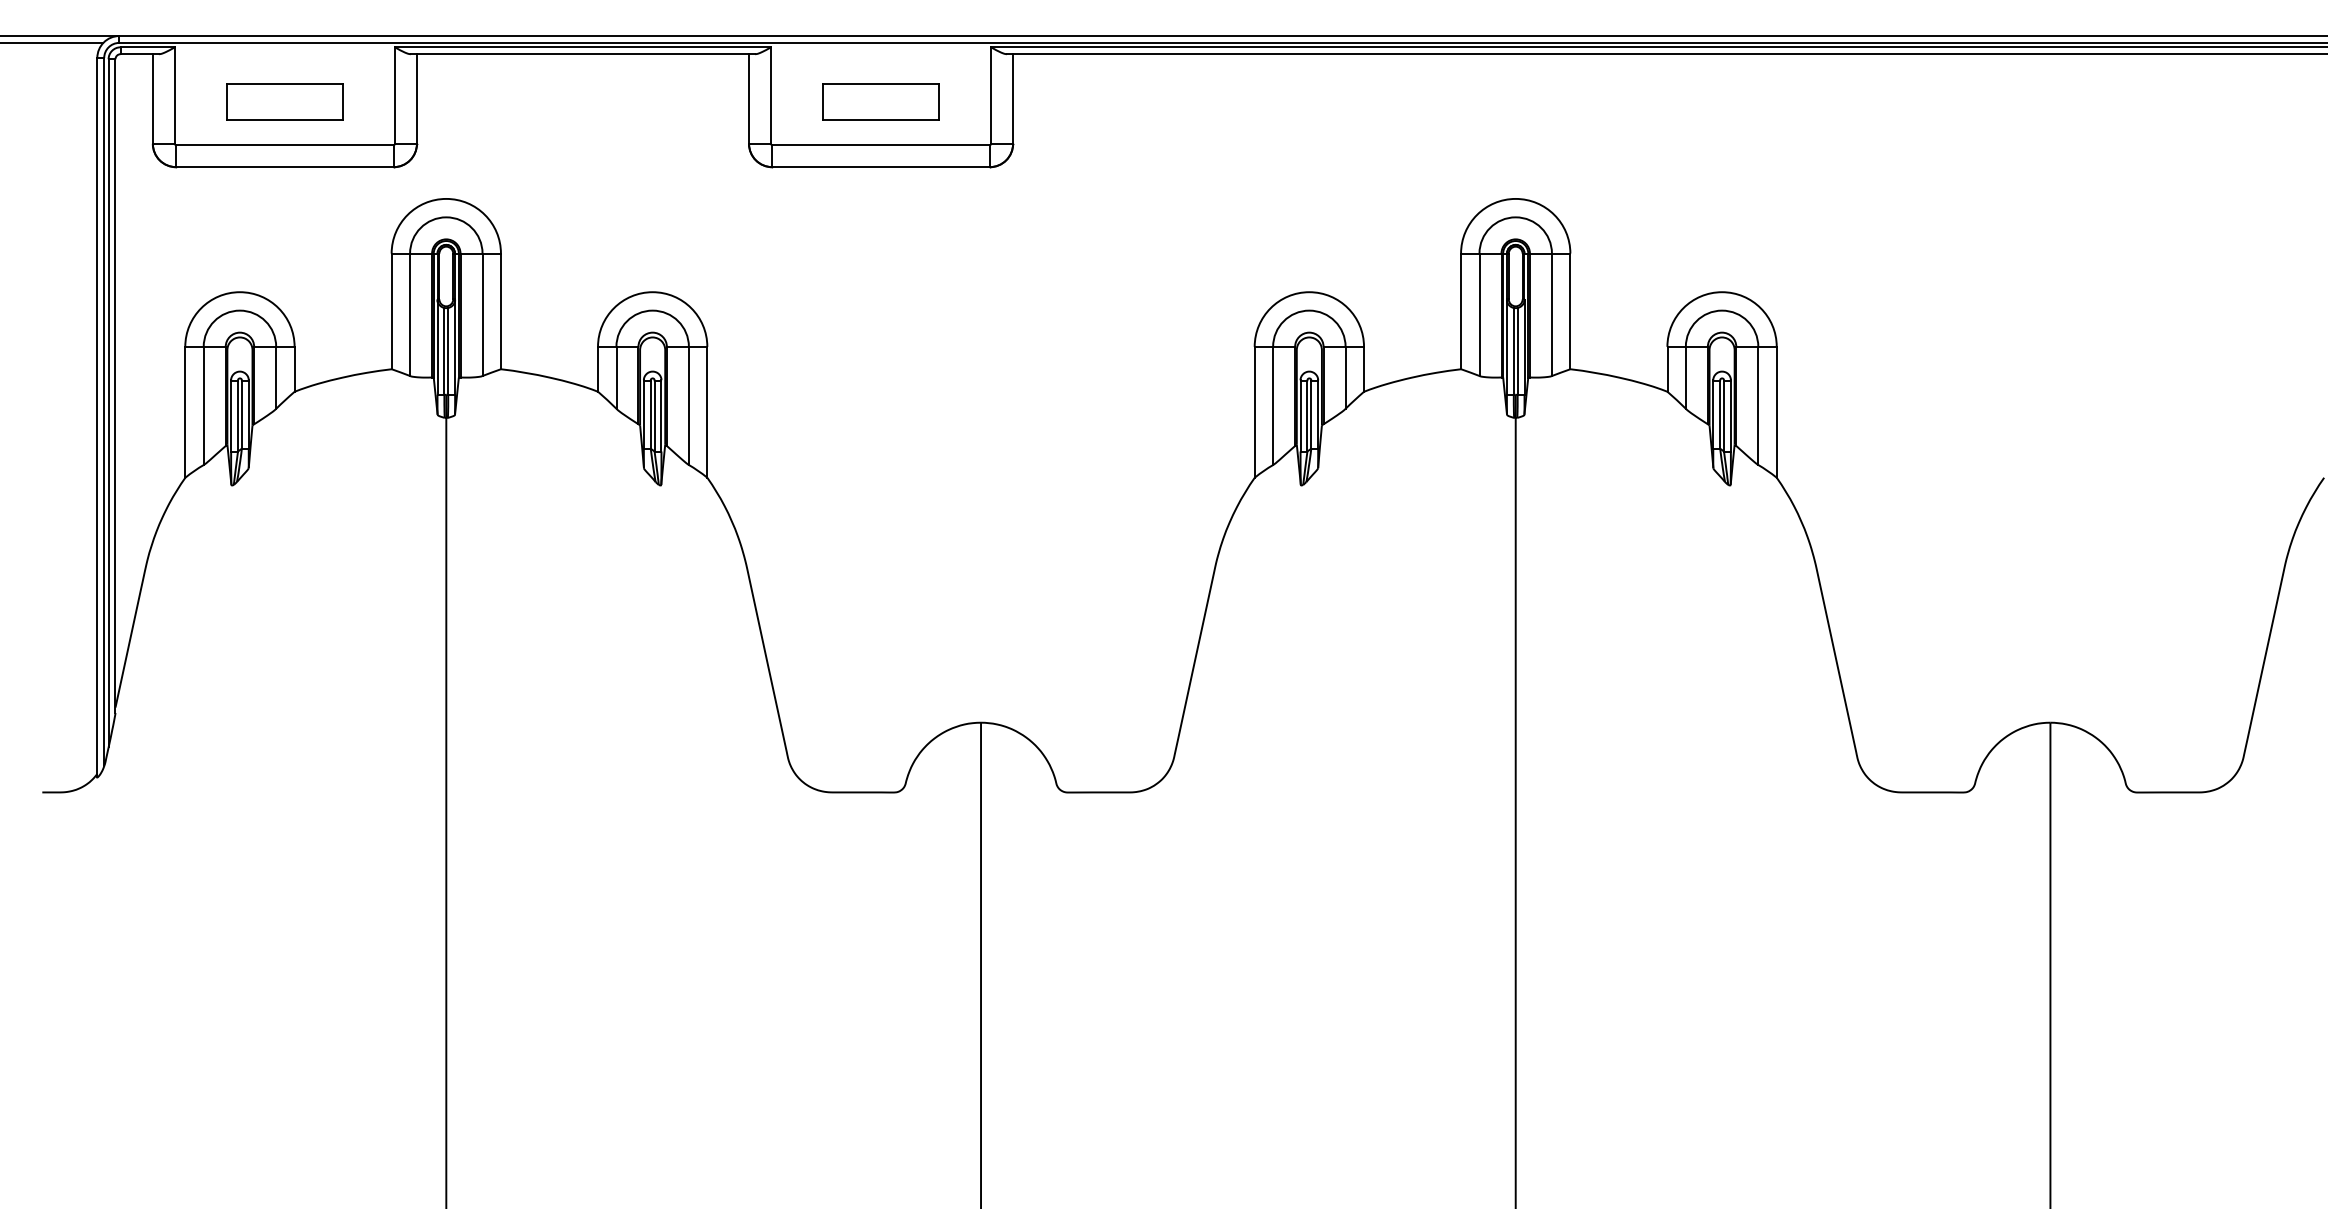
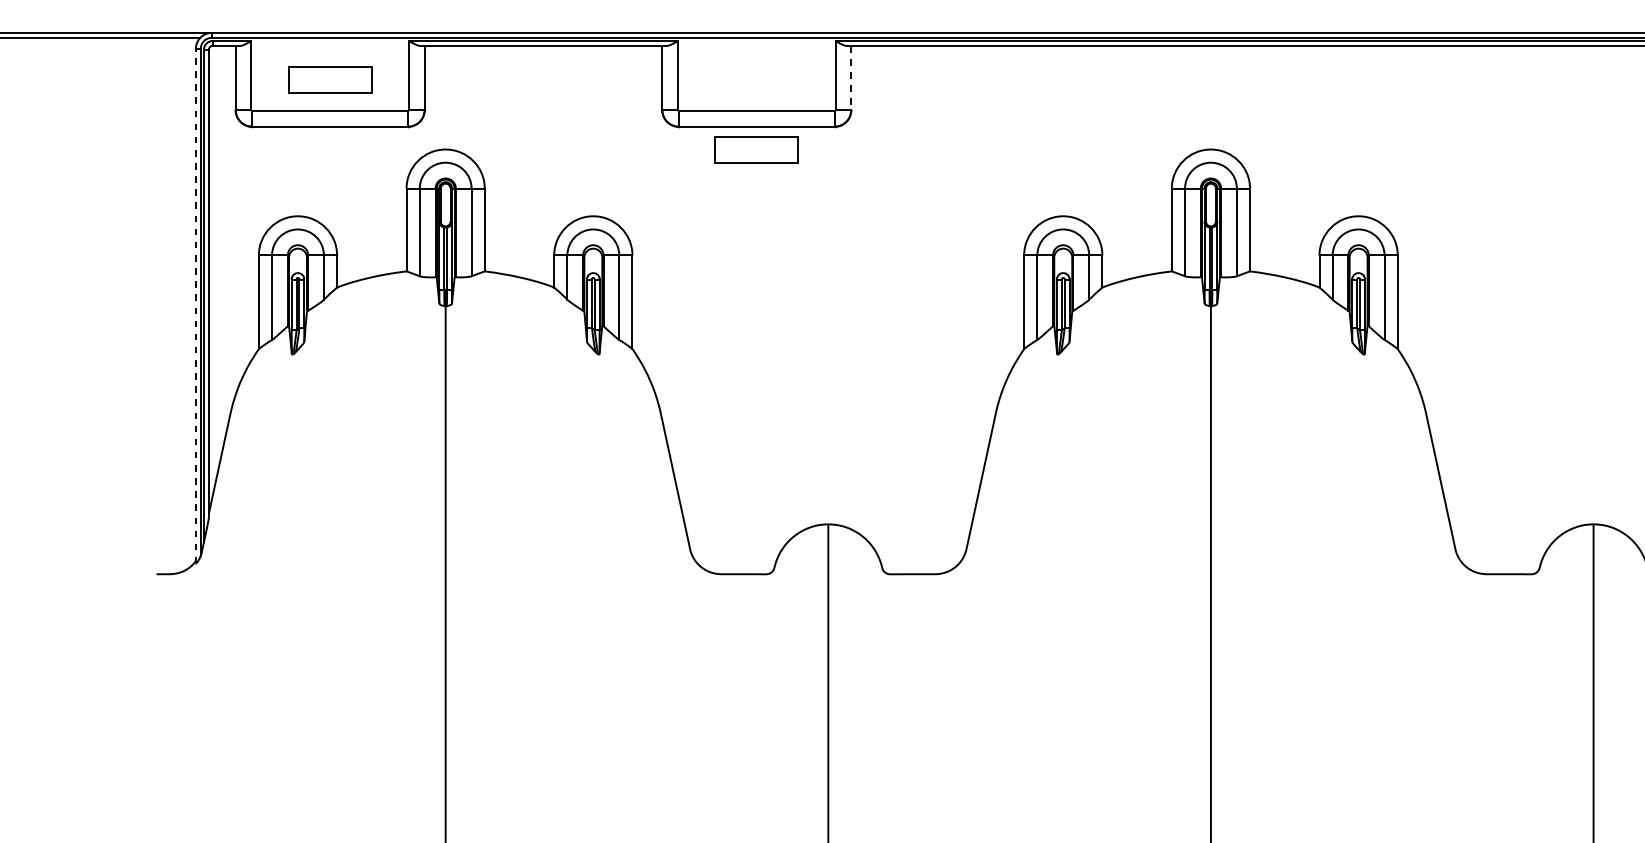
line: (1013, 99) -> (851, 78), solid -> dashed
part: (880, 101) -> (756, 149), moved
line: (97, 417) -> (196, 305), solid -> dashed

